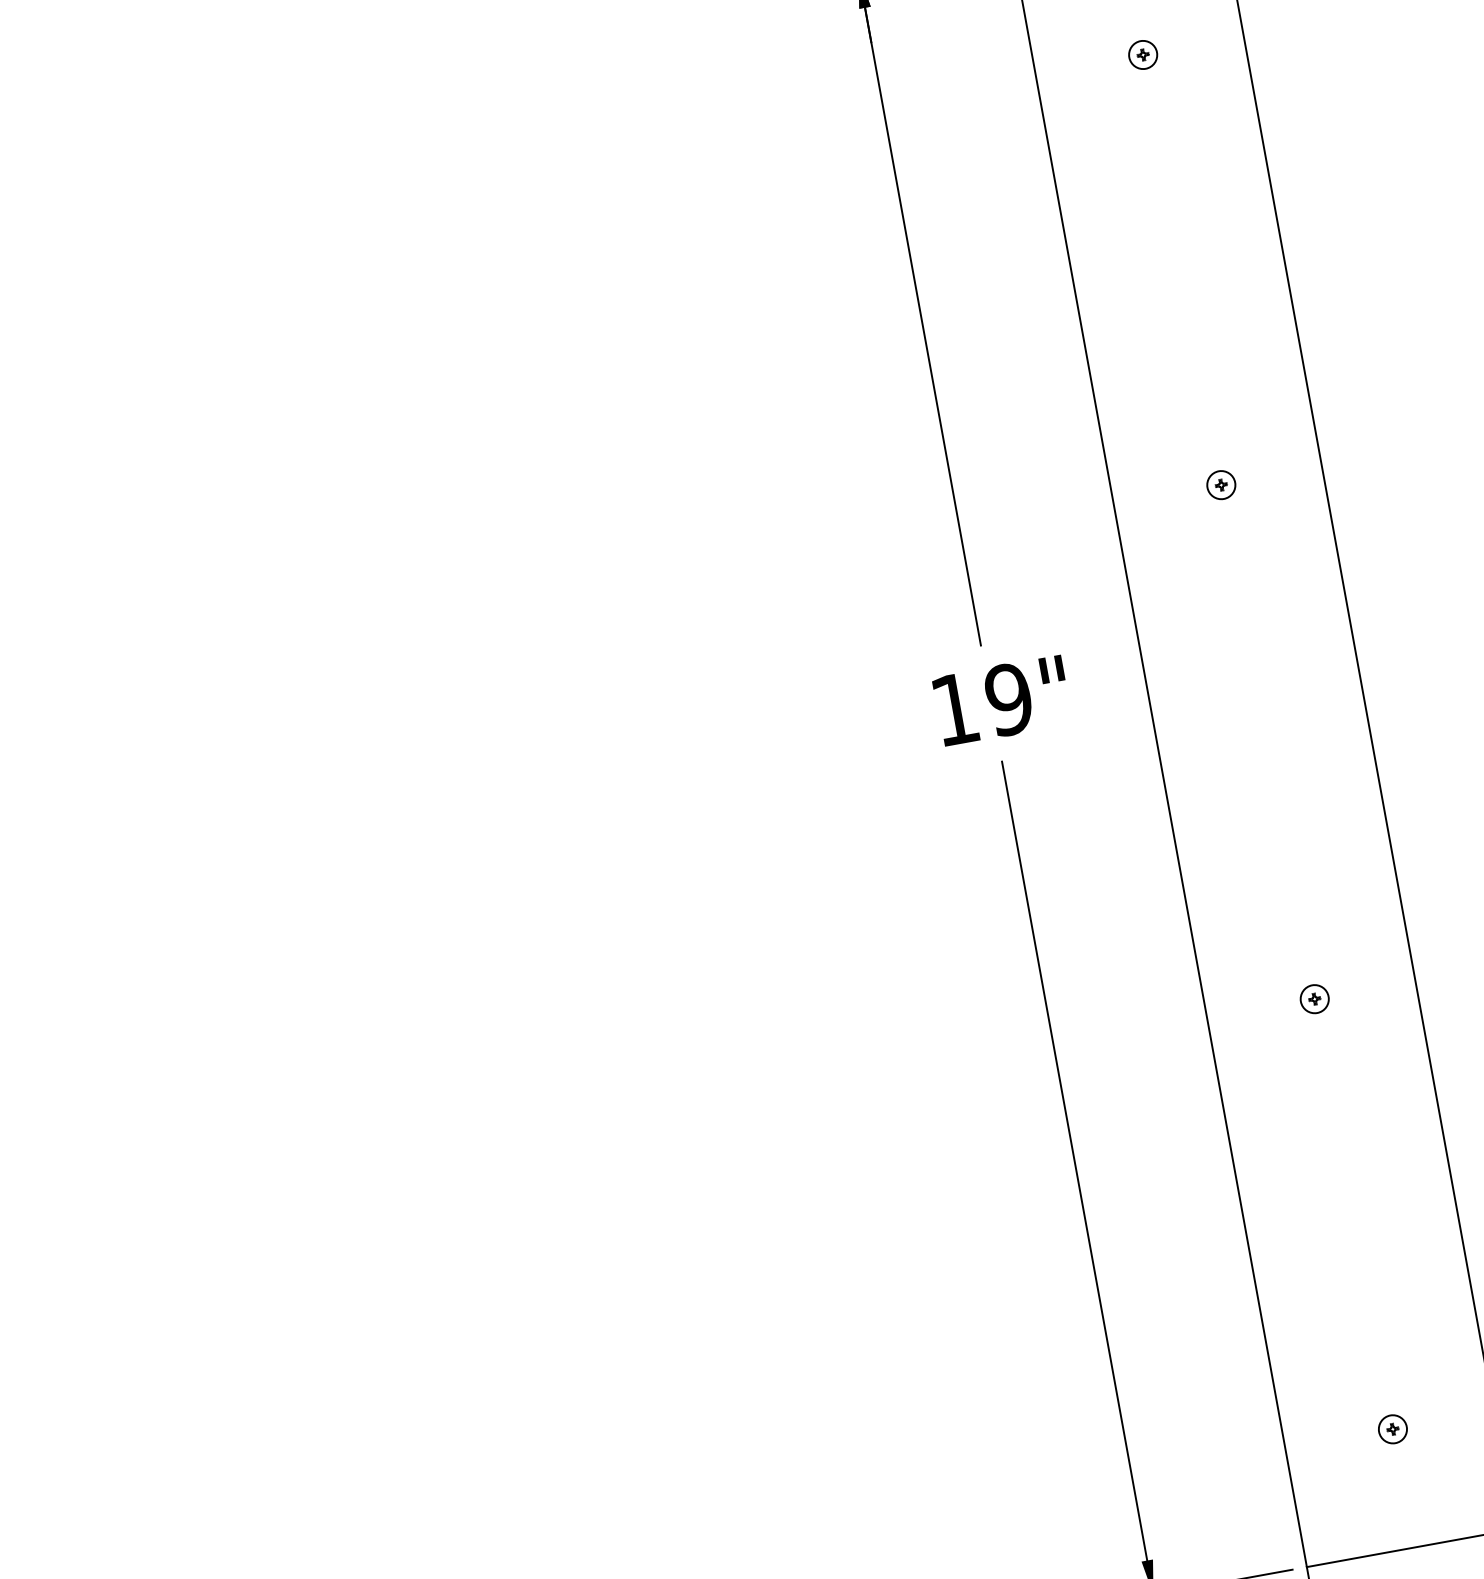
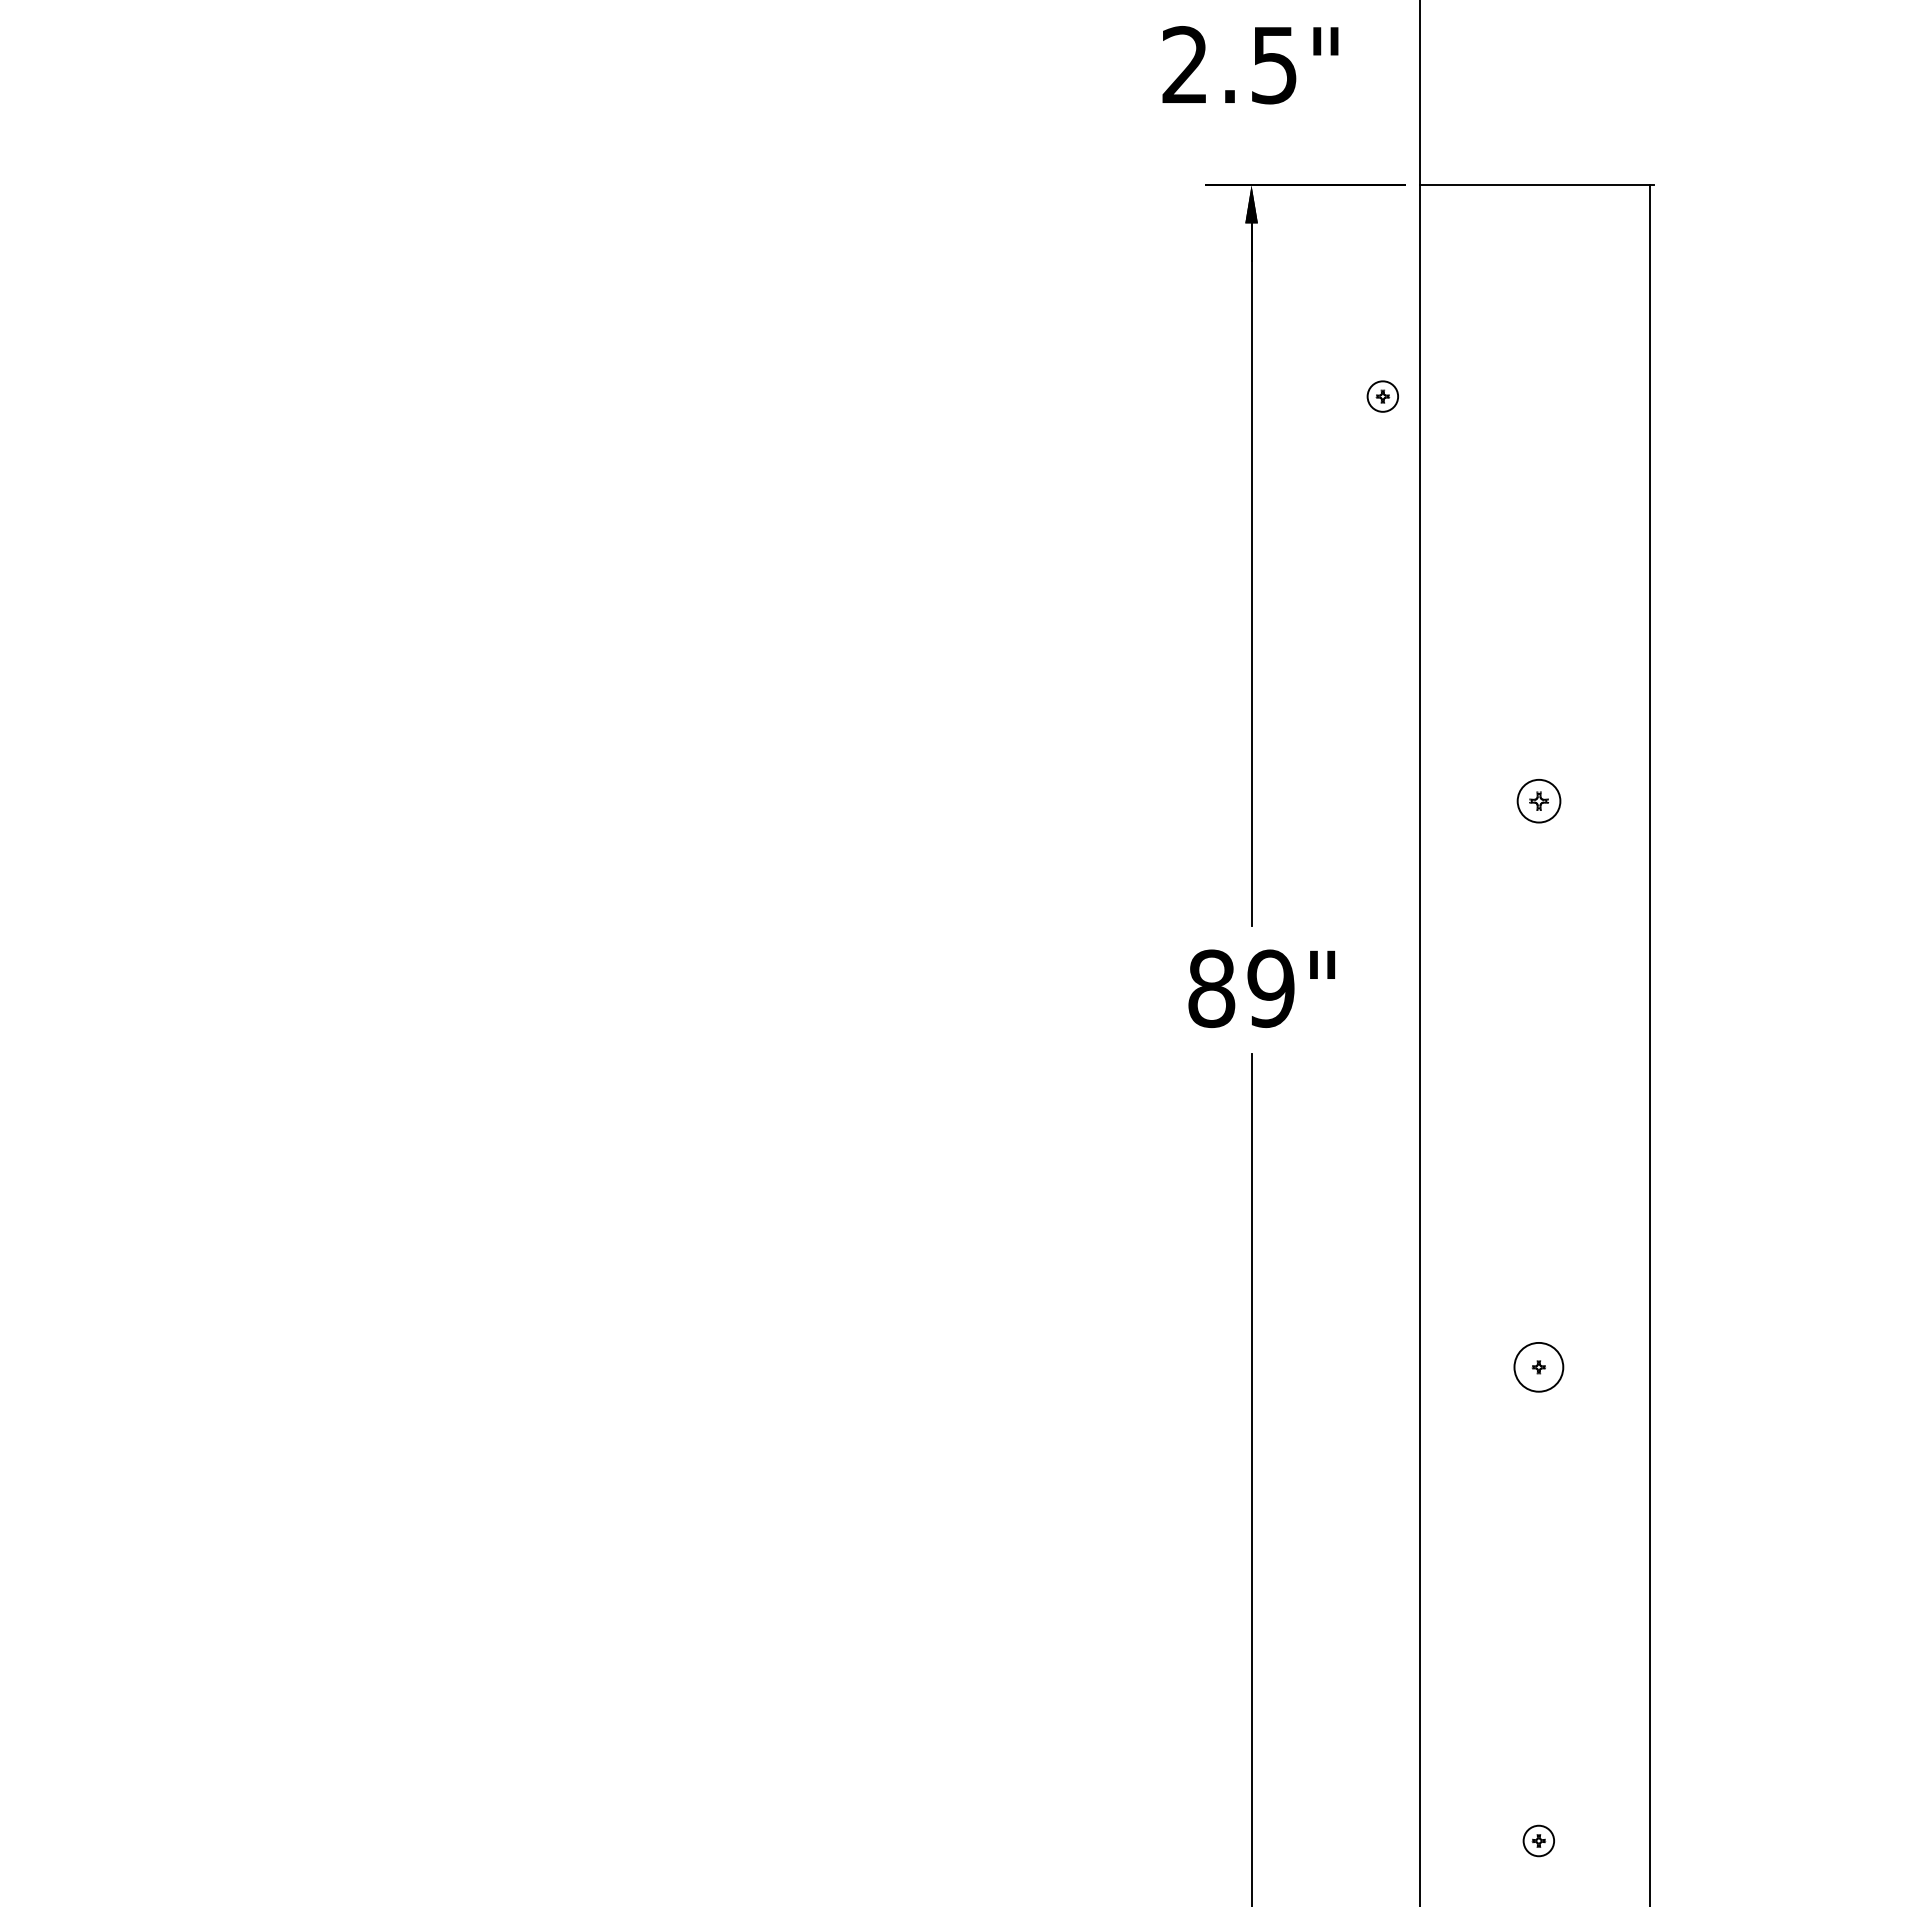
part: (1142, 54) -> (1382, 396), moved
part: (1221, 485) -> (1538, 801), size x1.4
text: (954, 709) -> (1211, 988), 19" -> 89"
circle: (1314, 999) -> (1538, 1367), size x1.6

